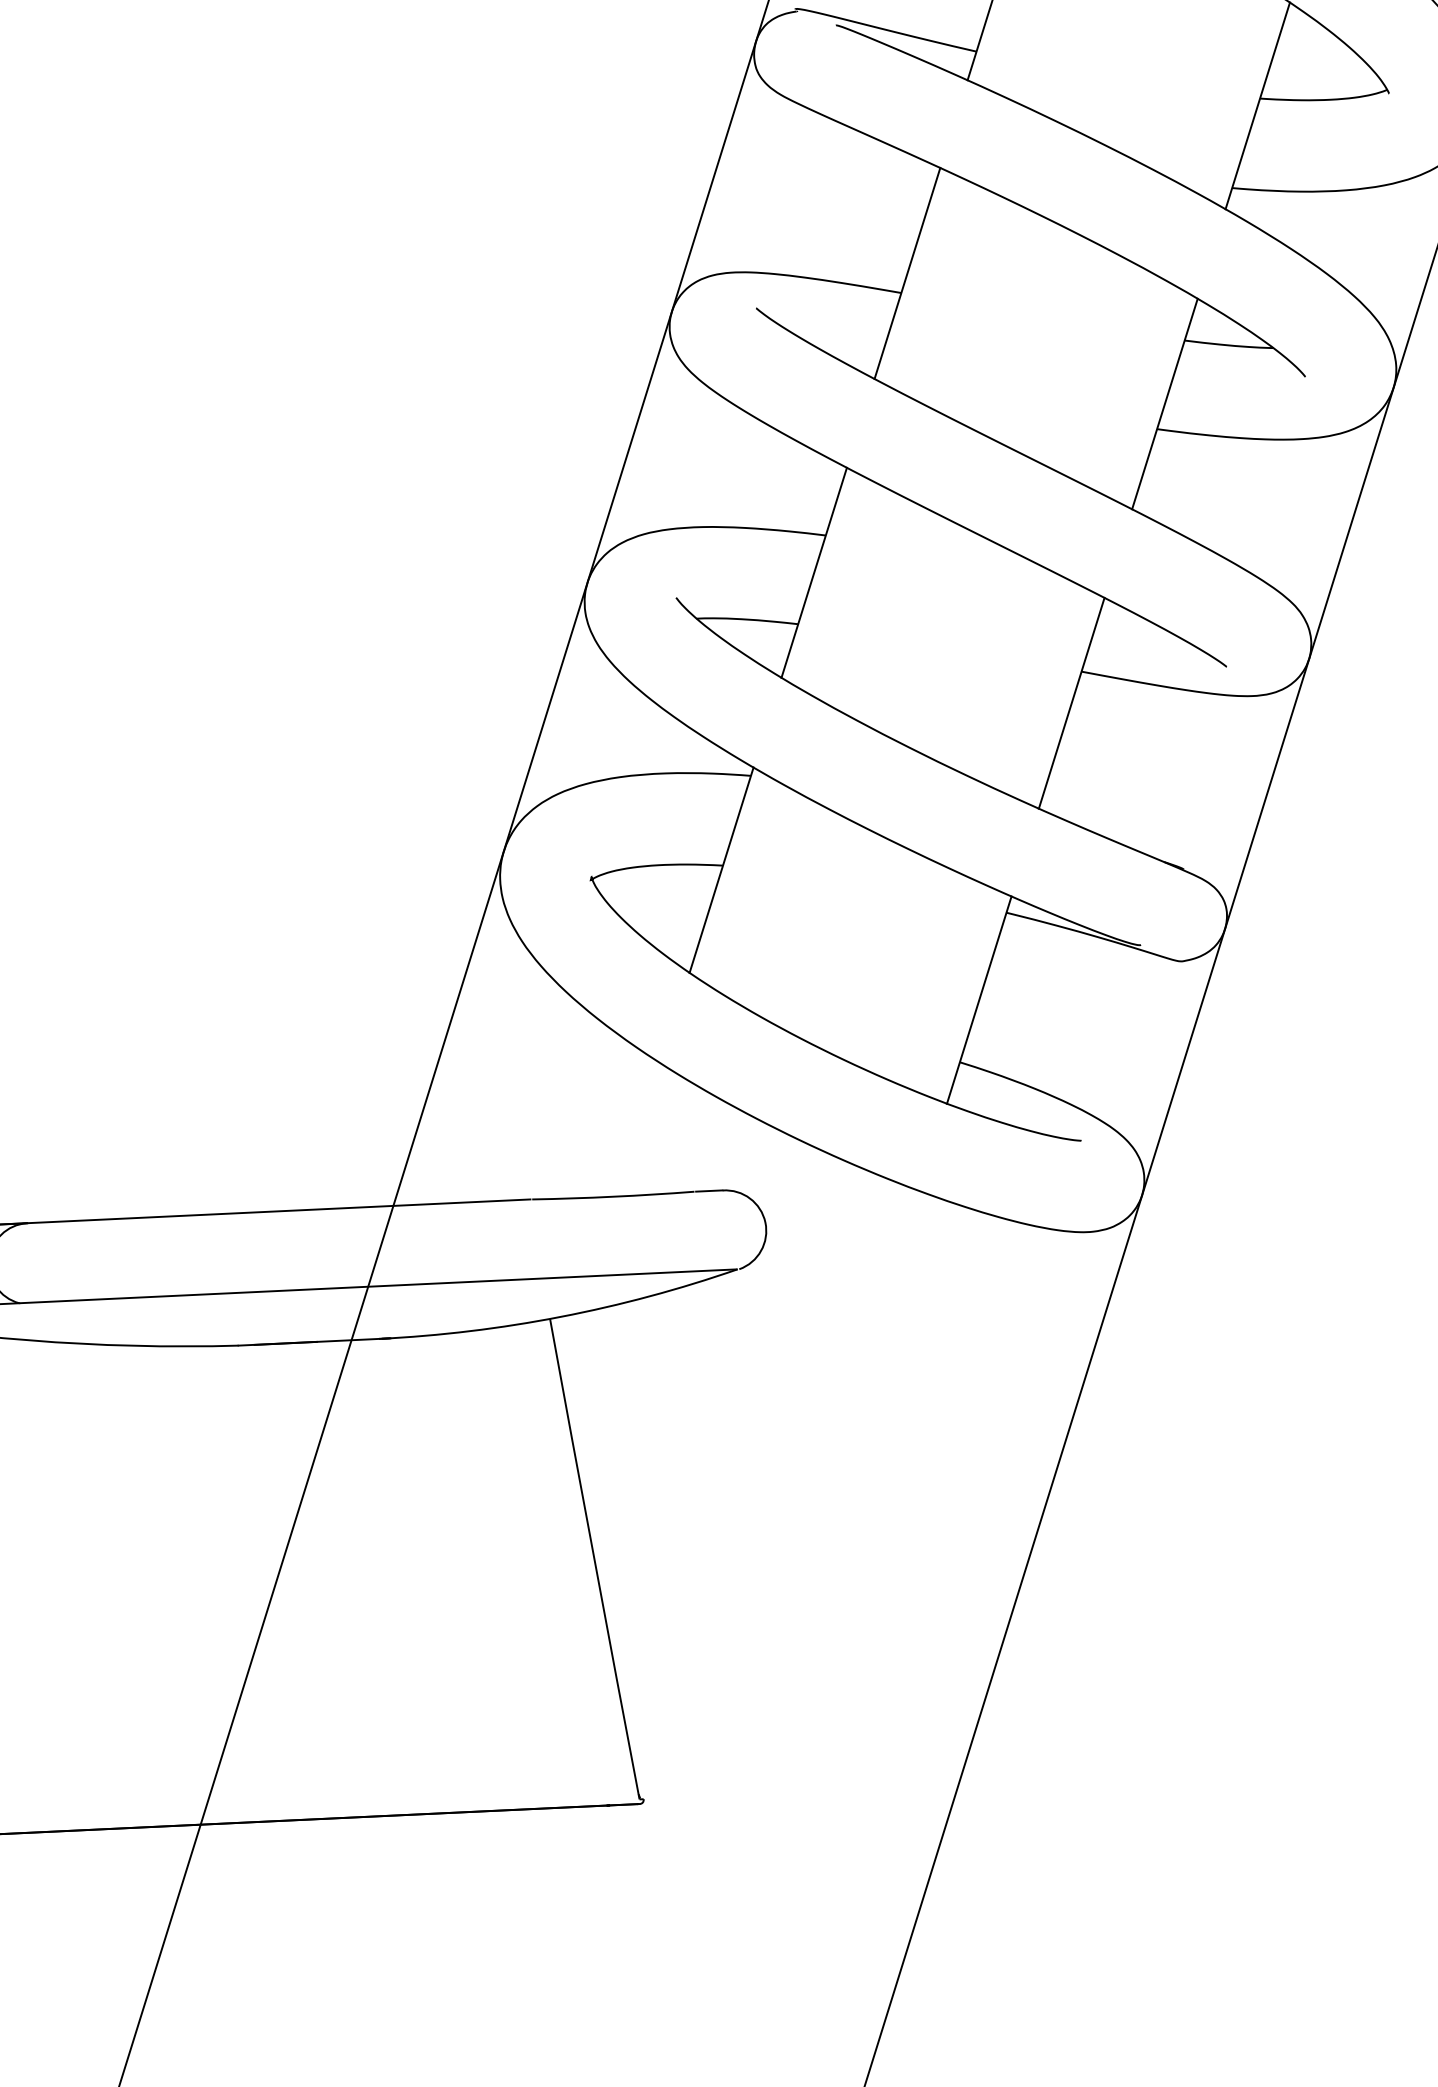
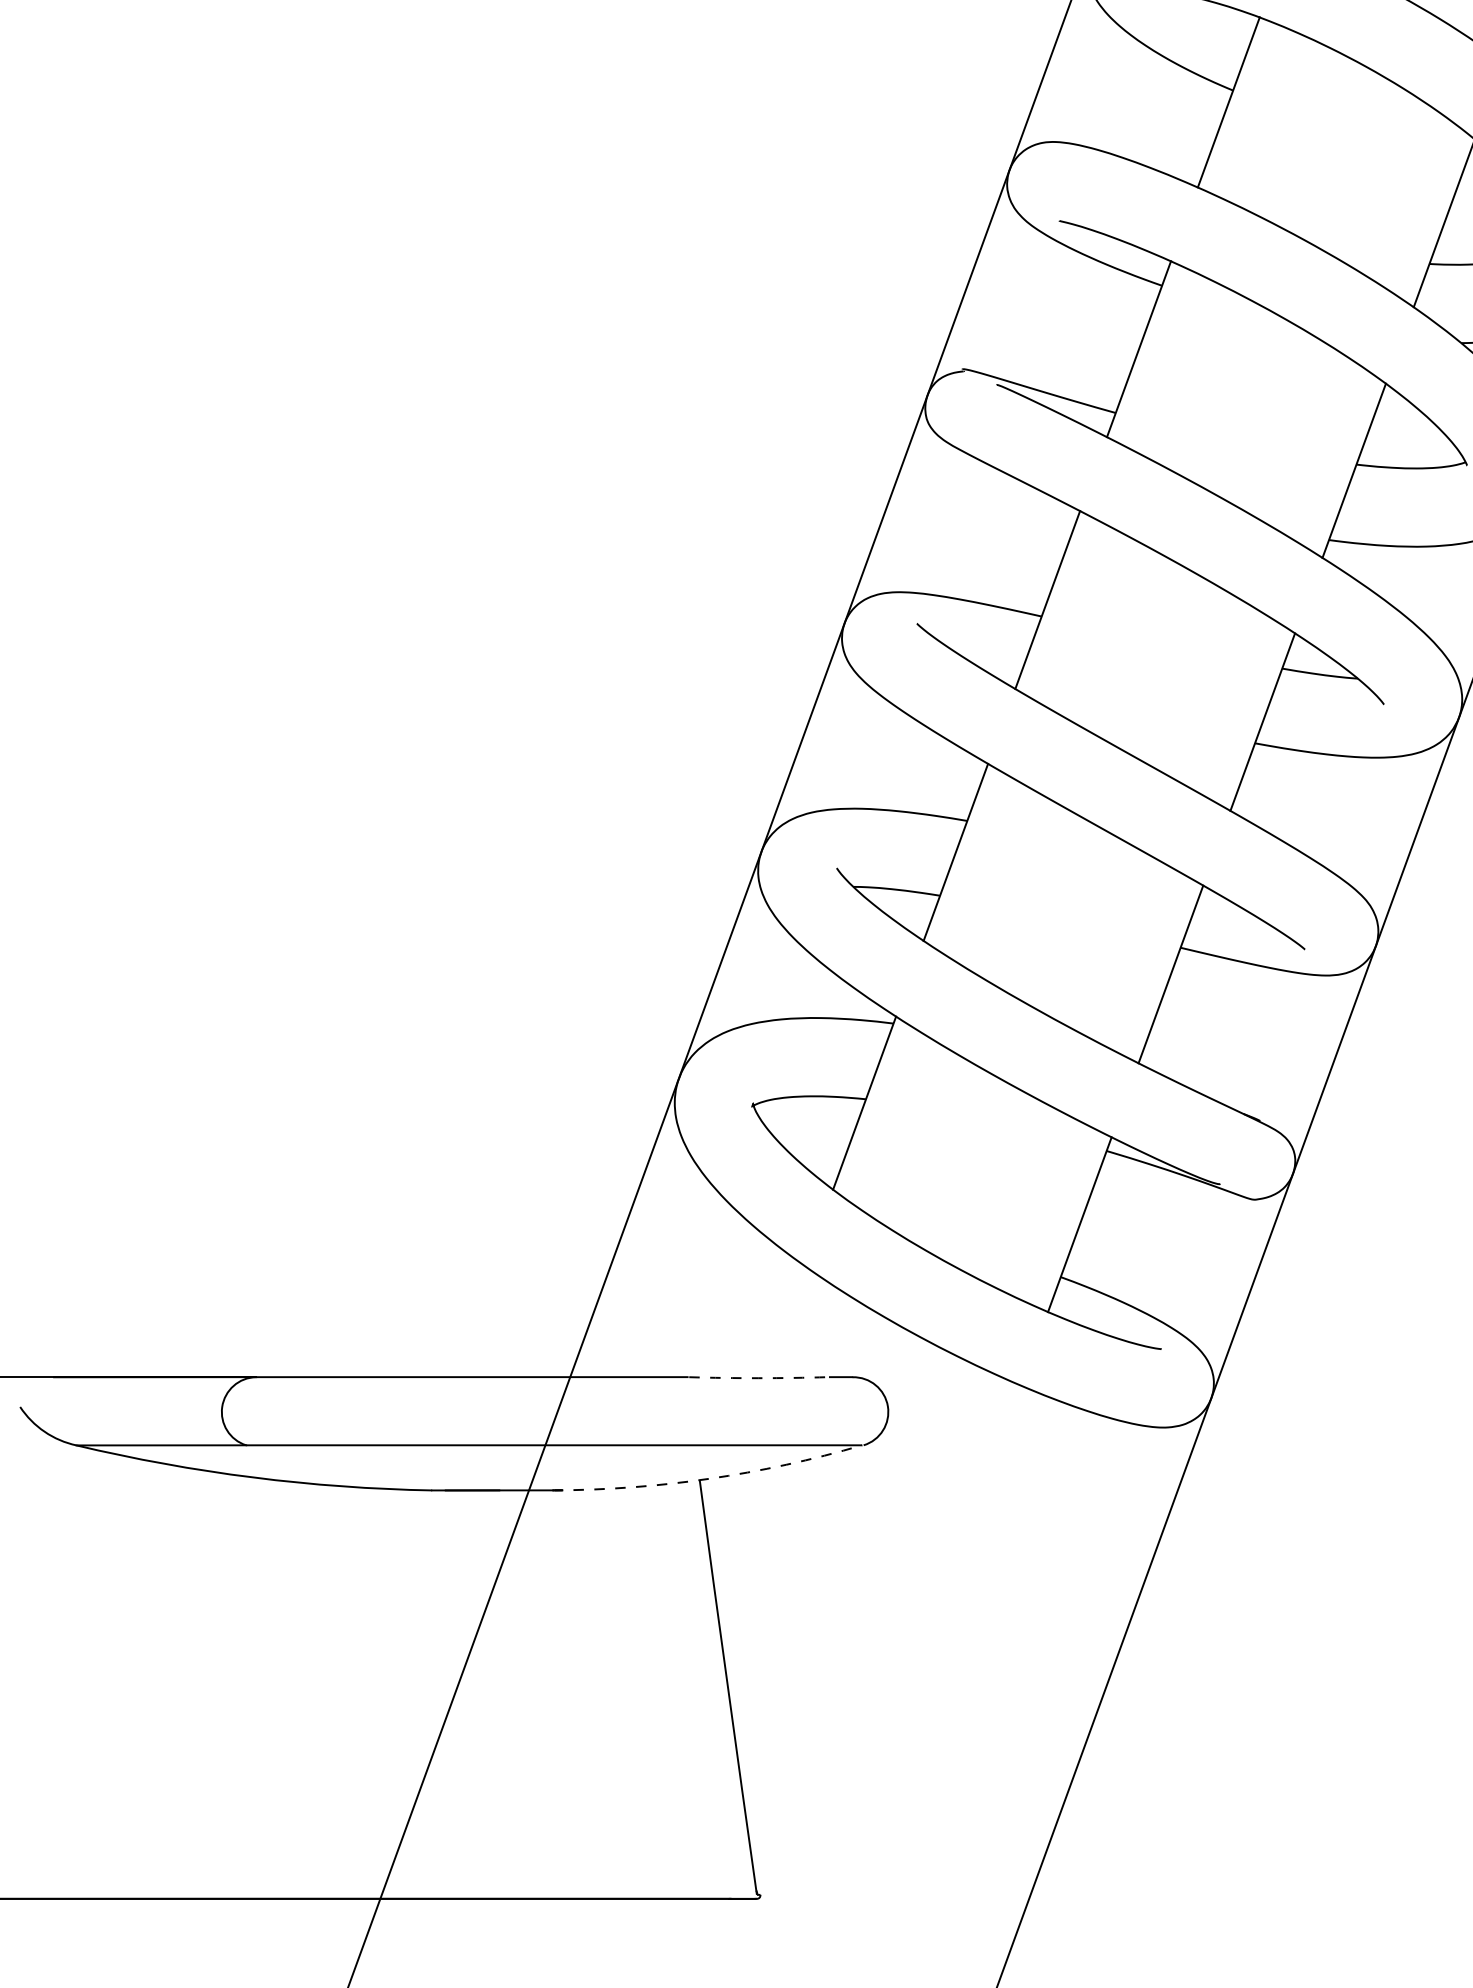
arc: (612, 1197) -> (758, 1378), solid -> dashed
arc: (560, 1316) -> (708, 1478), solid -> dashed

